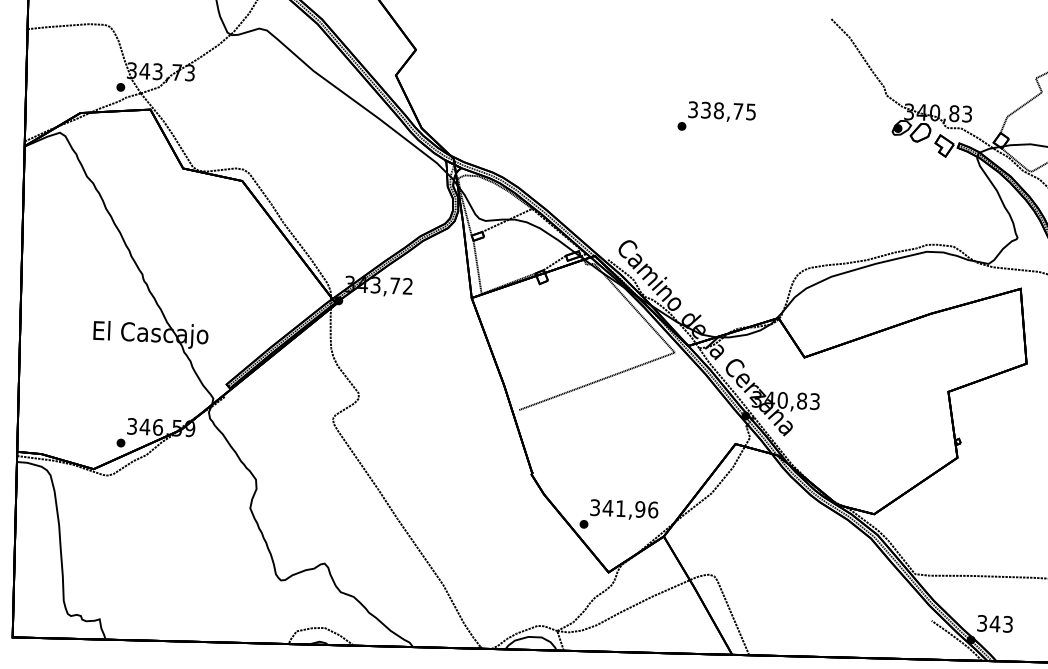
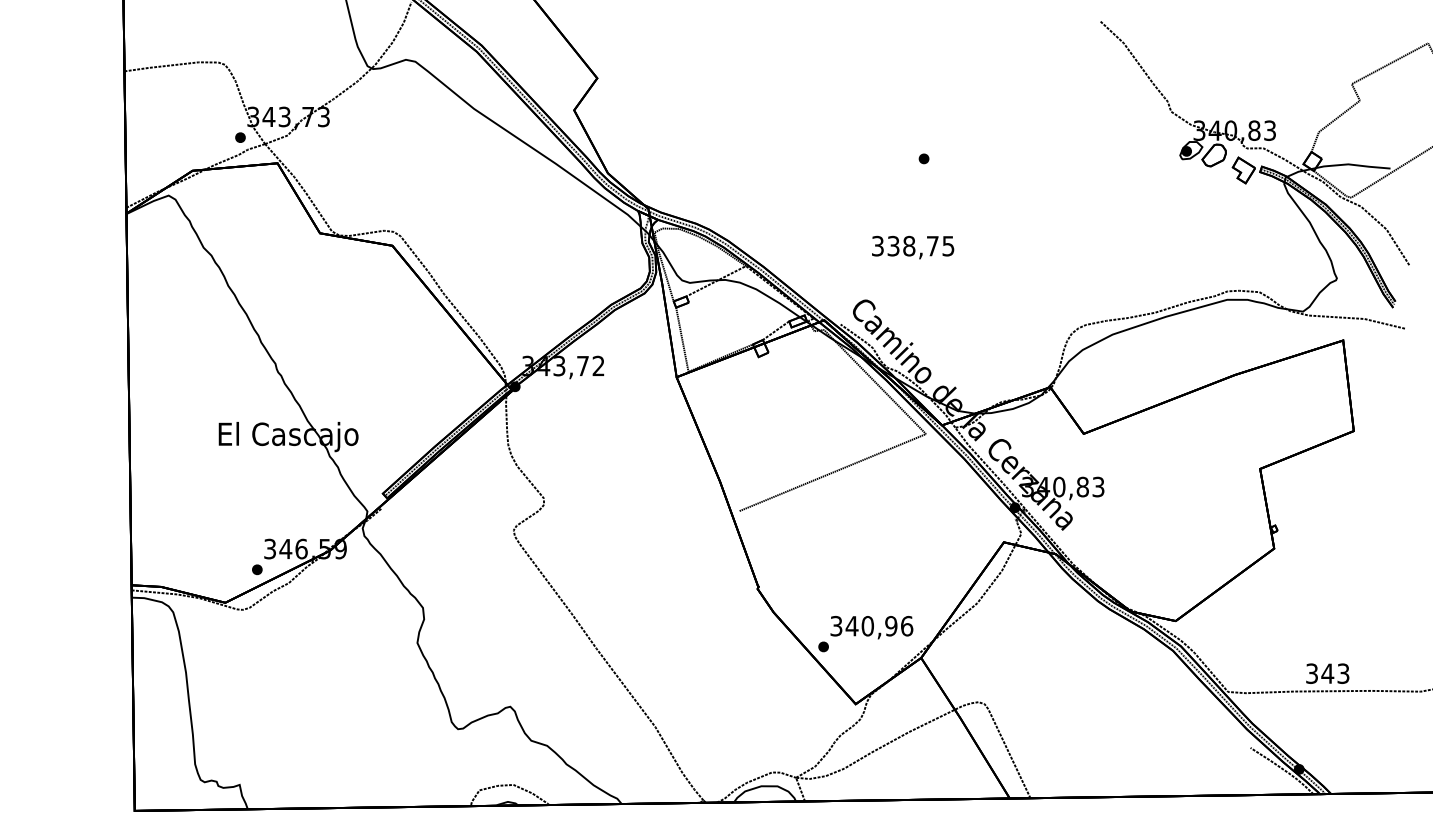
text: (722, 111) -> (913, 247), moved
text: (620, 508) -> (867, 626), 341,96 -> 340,96
text: (994, 623) -> (1327, 673), moved

